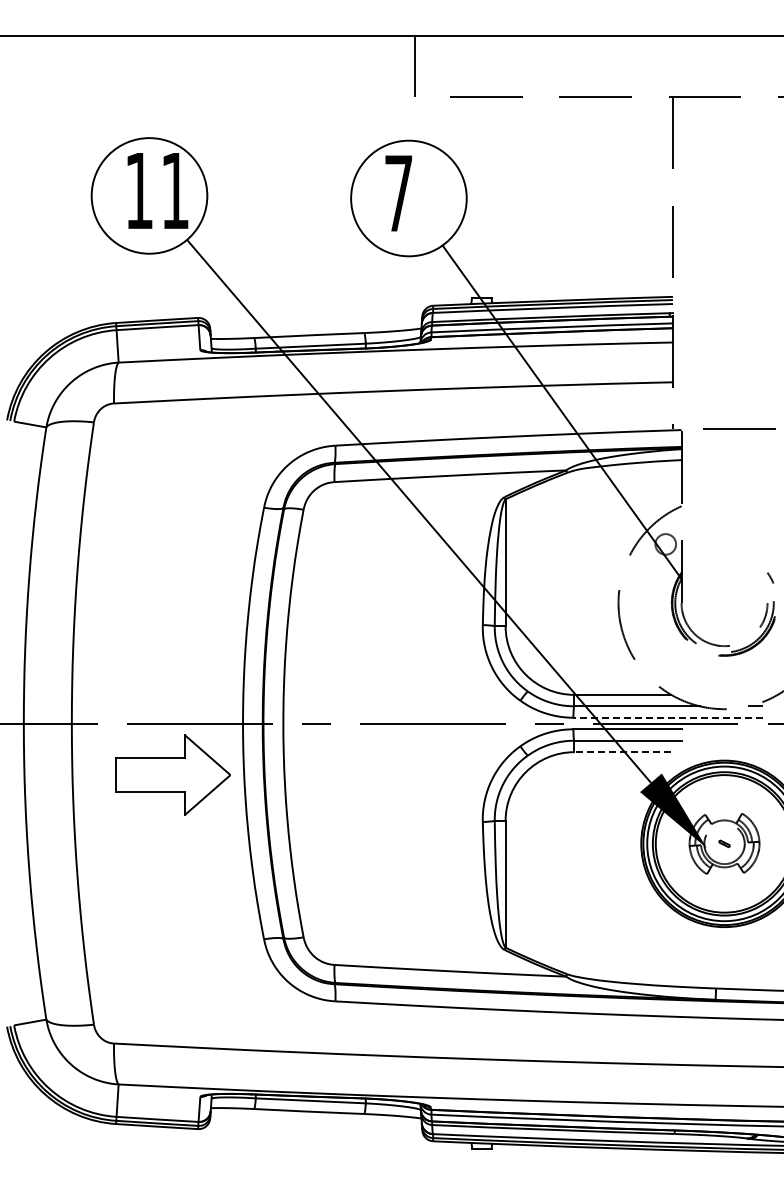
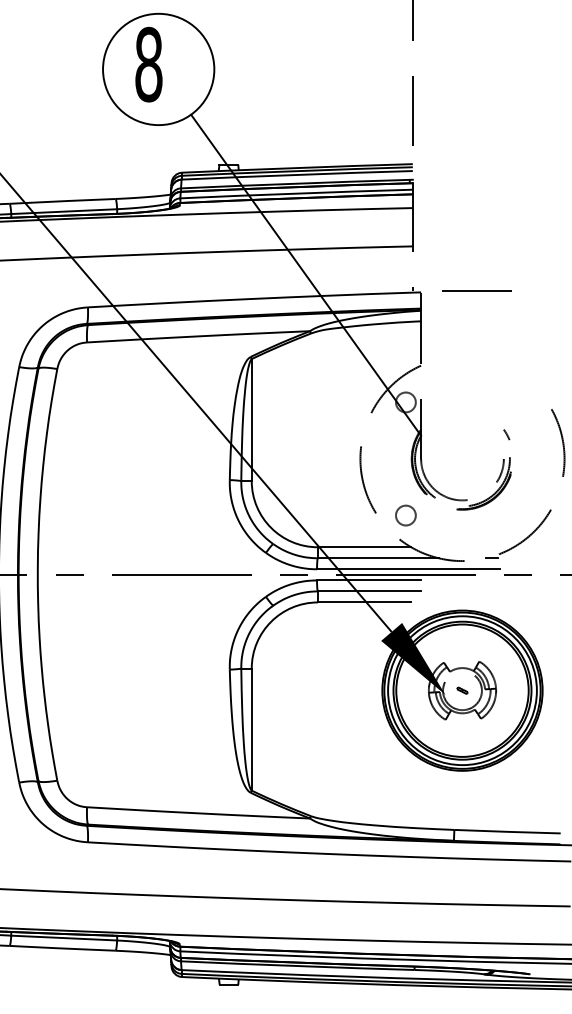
text: (398, 193) -> (148, 64), 7 -> 8
circle: (665, 661) -> (405, 515), added
line: (668, 717) -> (408, 569), dashed -> solid
line: (622, 752) -> (364, 602), dashed -> solid

